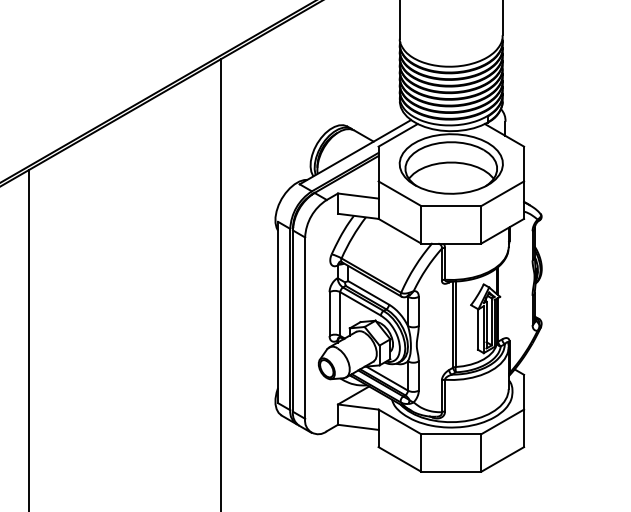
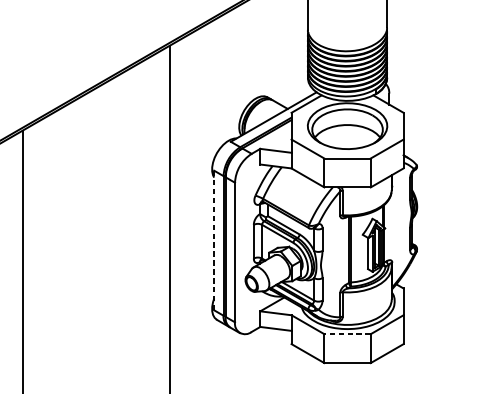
line: (278, 312) -> (214, 240), solid -> dashed
line: (450, 434) -> (346, 334), solid -> dashed

